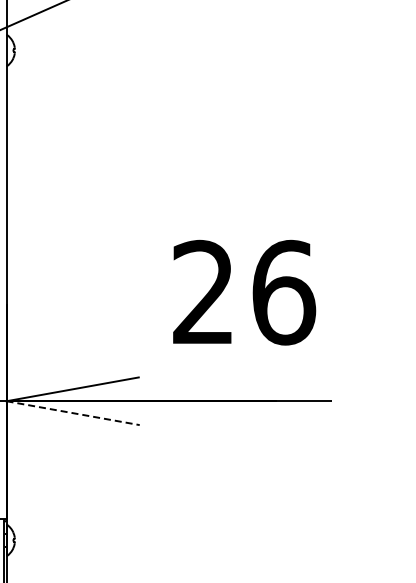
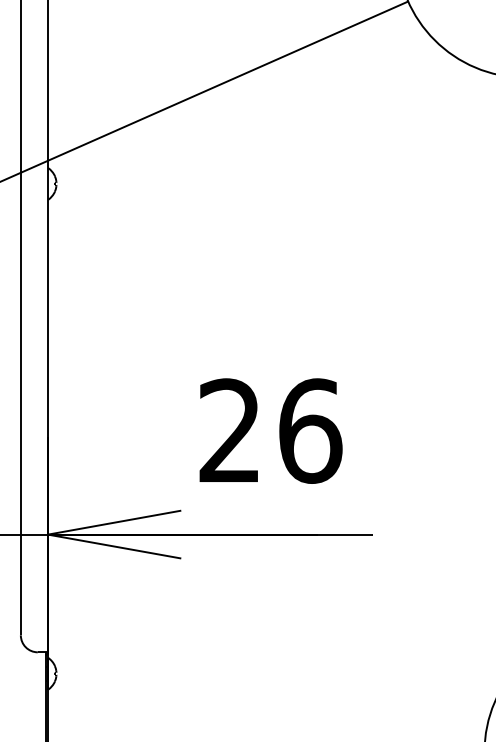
text: (243, 292) -> (270, 430), moved
line: (72, 413) -> (114, 546), dashed -> solid

